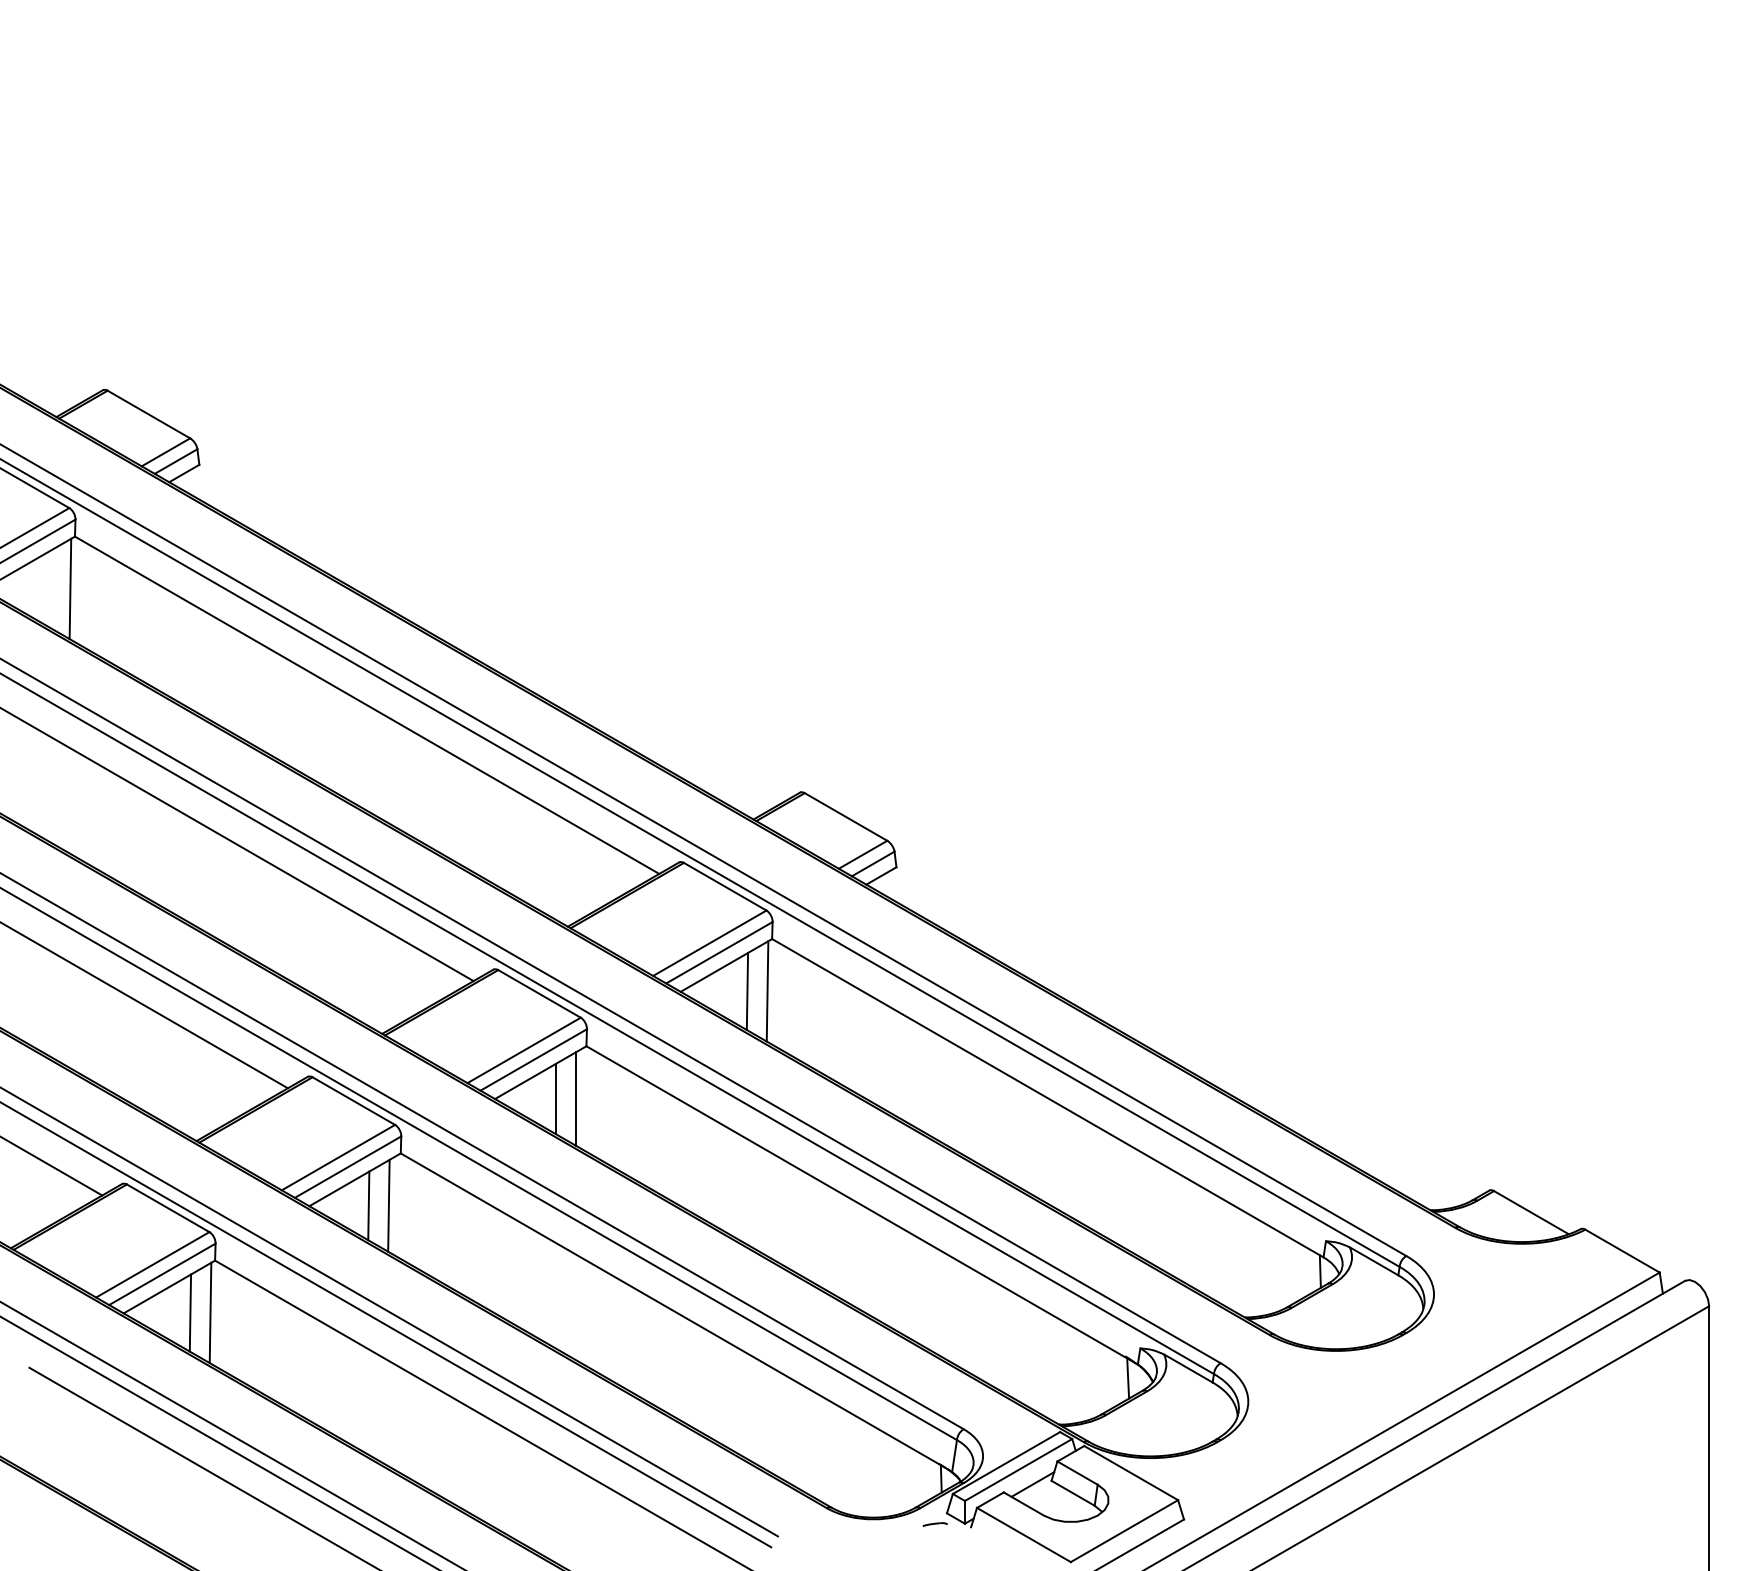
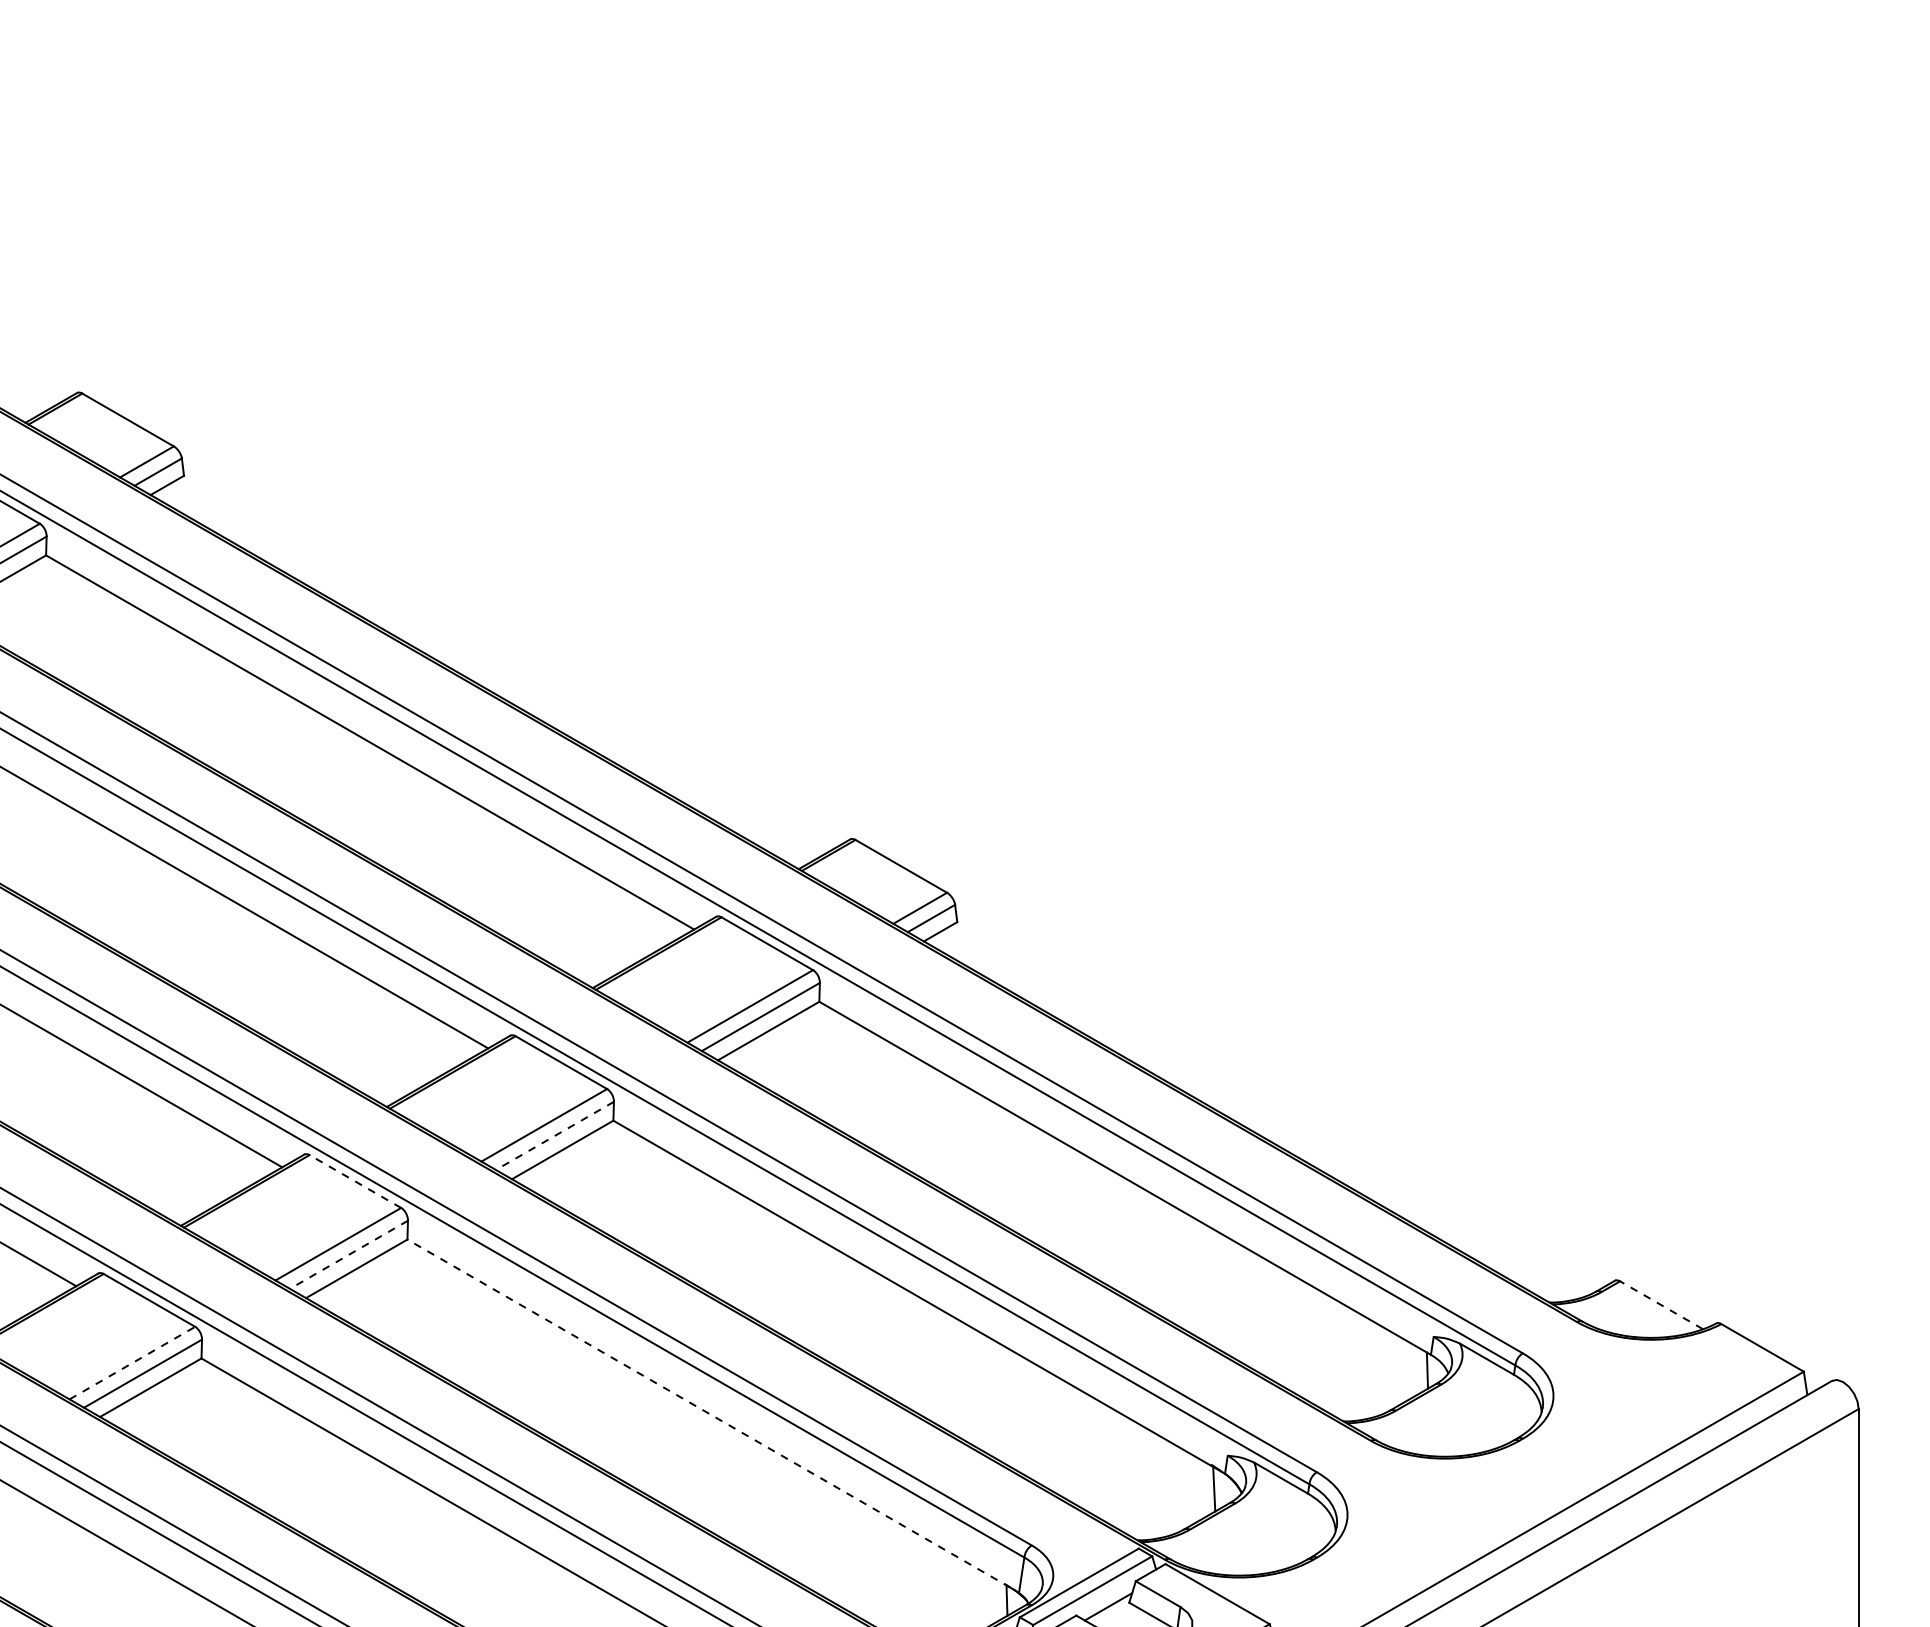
line: (70, 588) -> (41, 612), removed
line: (747, 991) -> (792, 1059), removed
line: (767, 991) -> (814, 1059), removed
line: (533, 1060) -> (554, 1136), solid -> dashed
line: (556, 1098) -> (580, 1178), removed
line: (576, 1098) -> (602, 1178), removed
line: (353, 1101) -> (355, 1181), solid -> dashed
line: (347, 1167) -> (348, 1255), solid -> dashed
line: (368, 1205) -> (371, 1297), removed
line: (388, 1205) -> (393, 1297), removed
line: (1530, 1212) -> (1660, 1305), solid -> dashed
line: (153, 1264) -> (133, 1362), solid -> dashed
line: (672, 1310) -> (708, 1413), solid -> dashed
line: (190, 1312) -> (174, 1416), removed
line: (210, 1312) -> (196, 1416), removed

